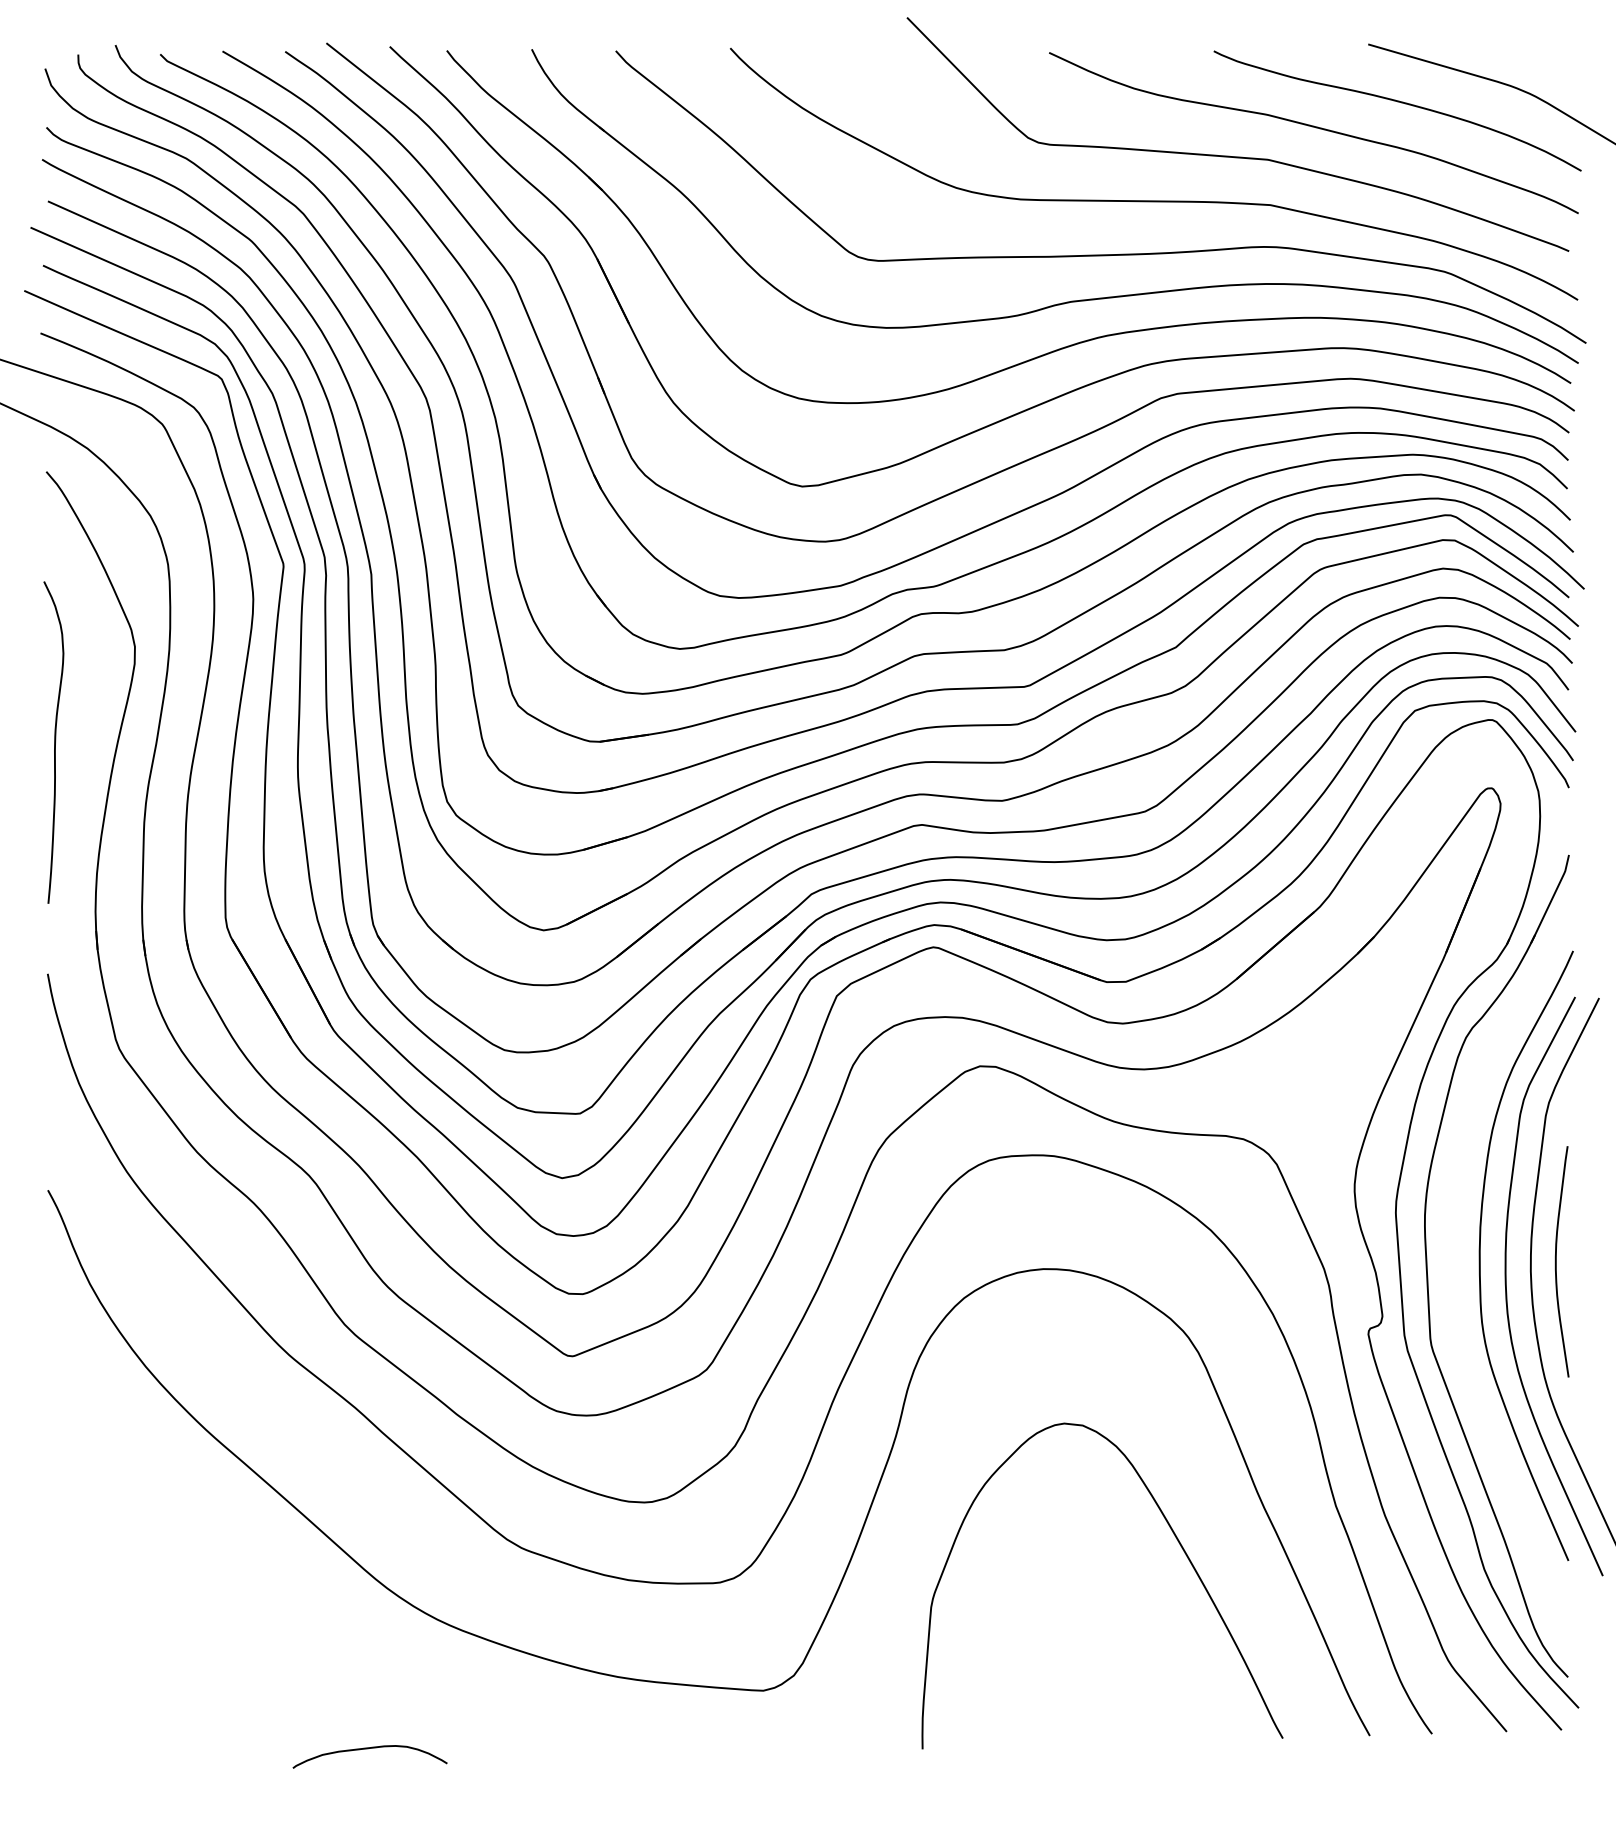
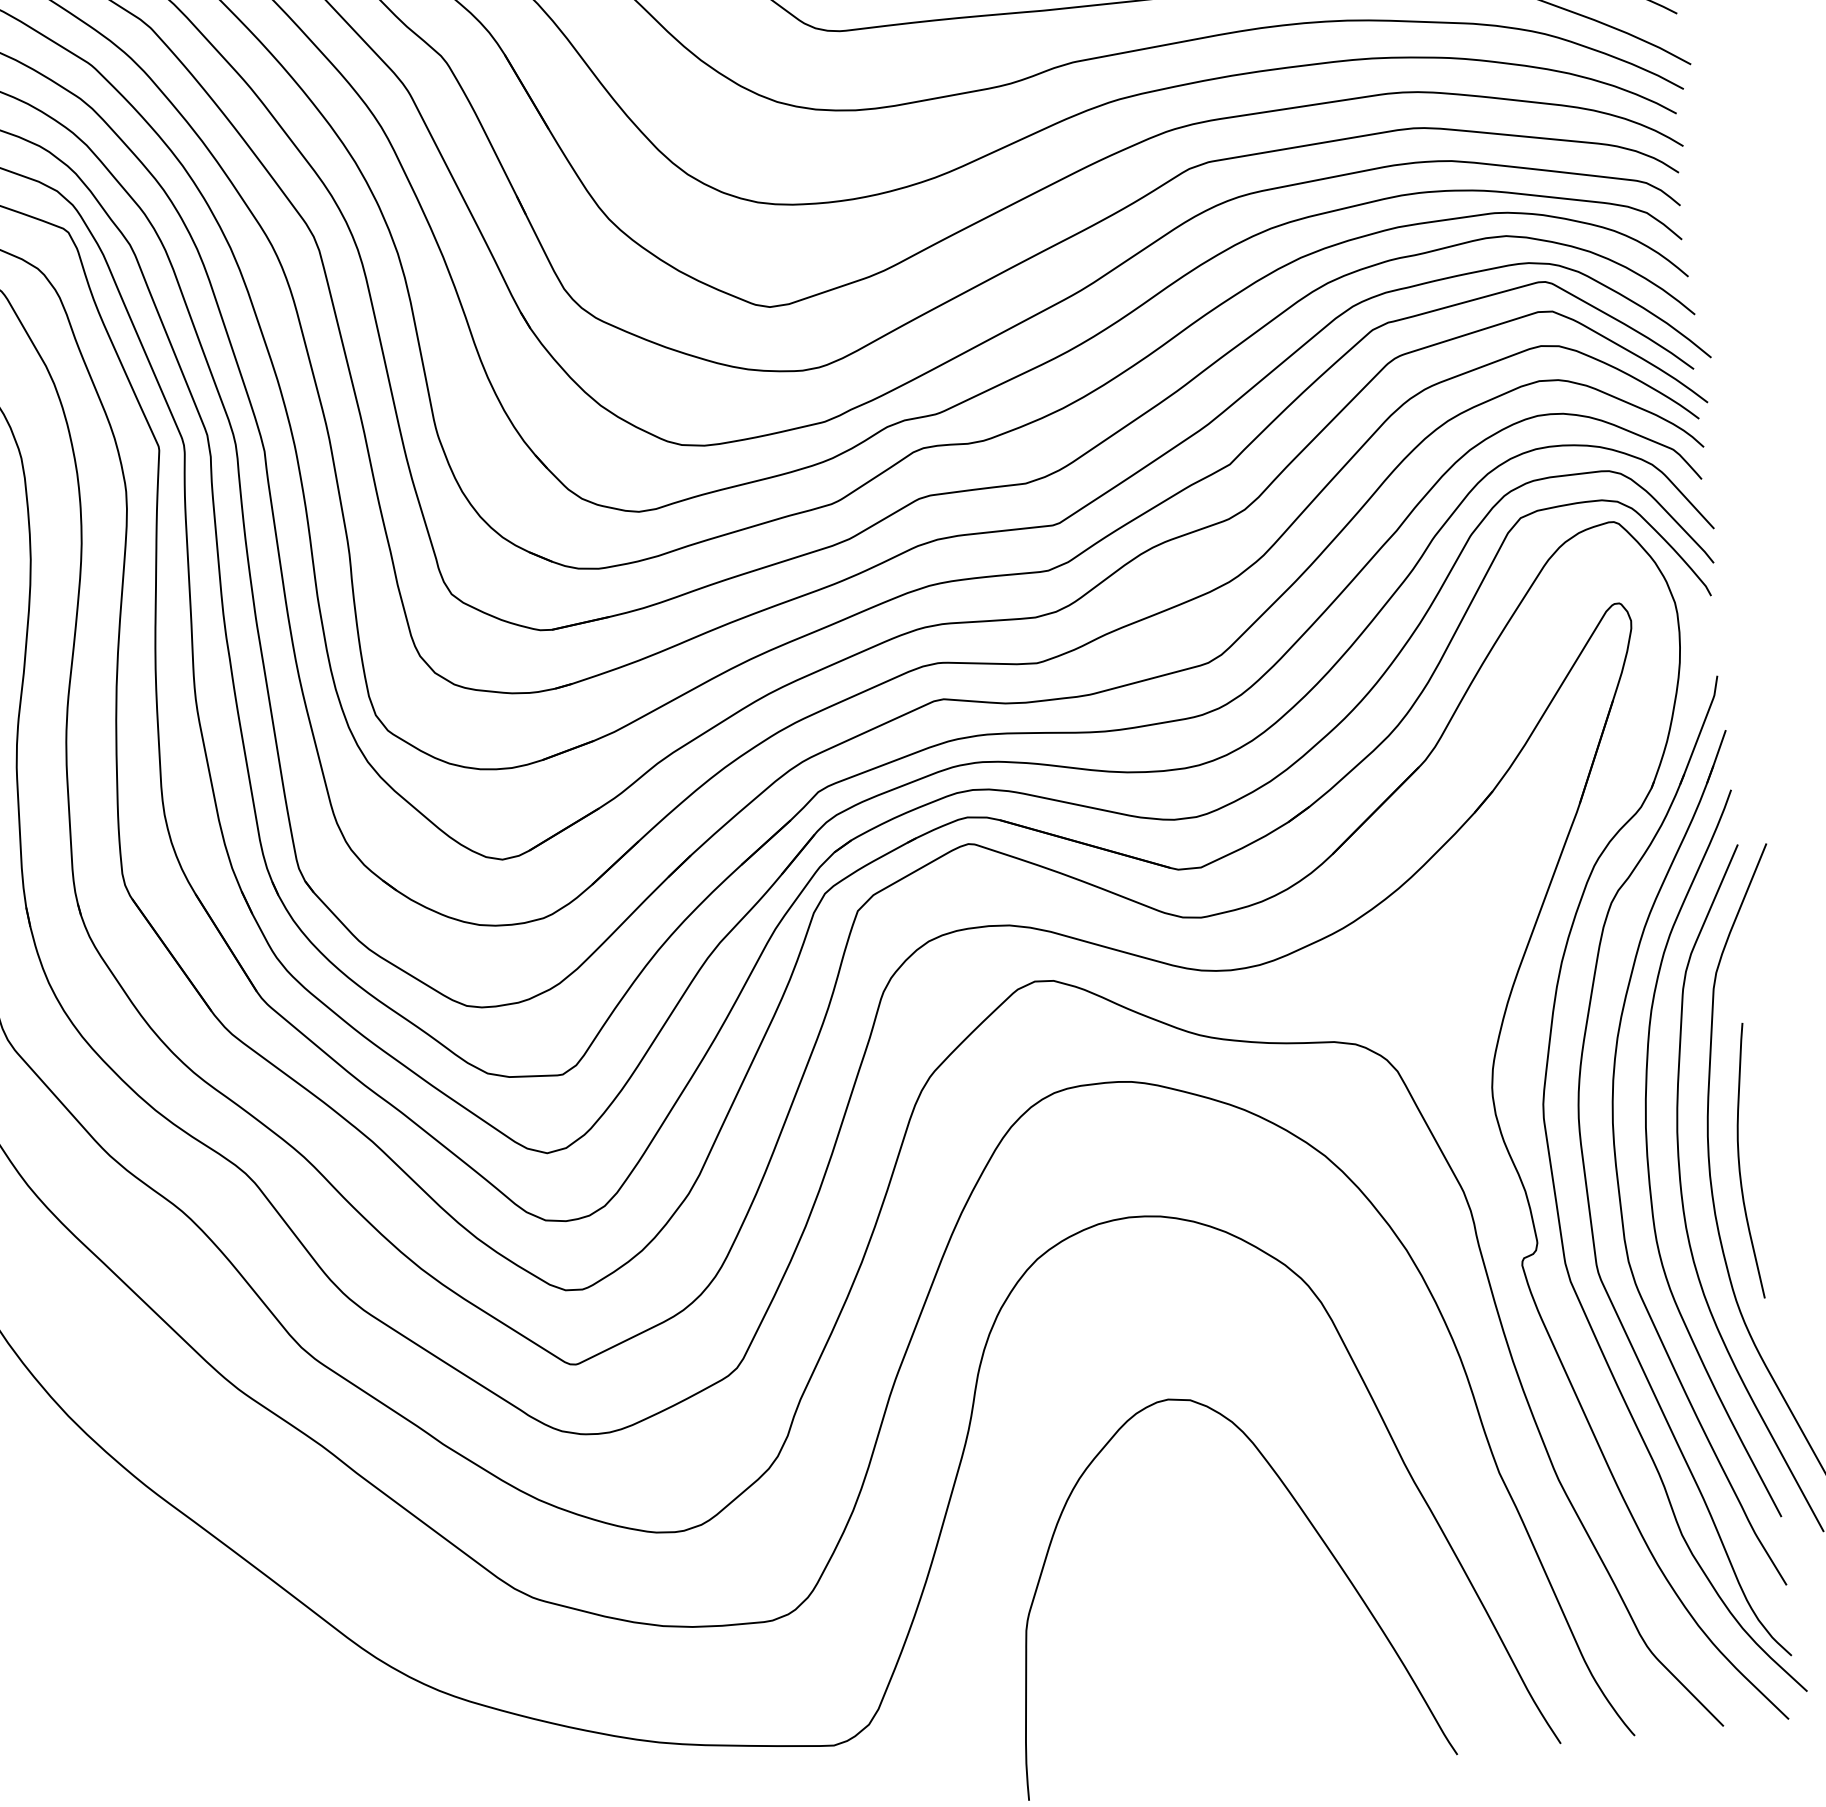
part: (1454, 1261) -> (1618, 1170), added

